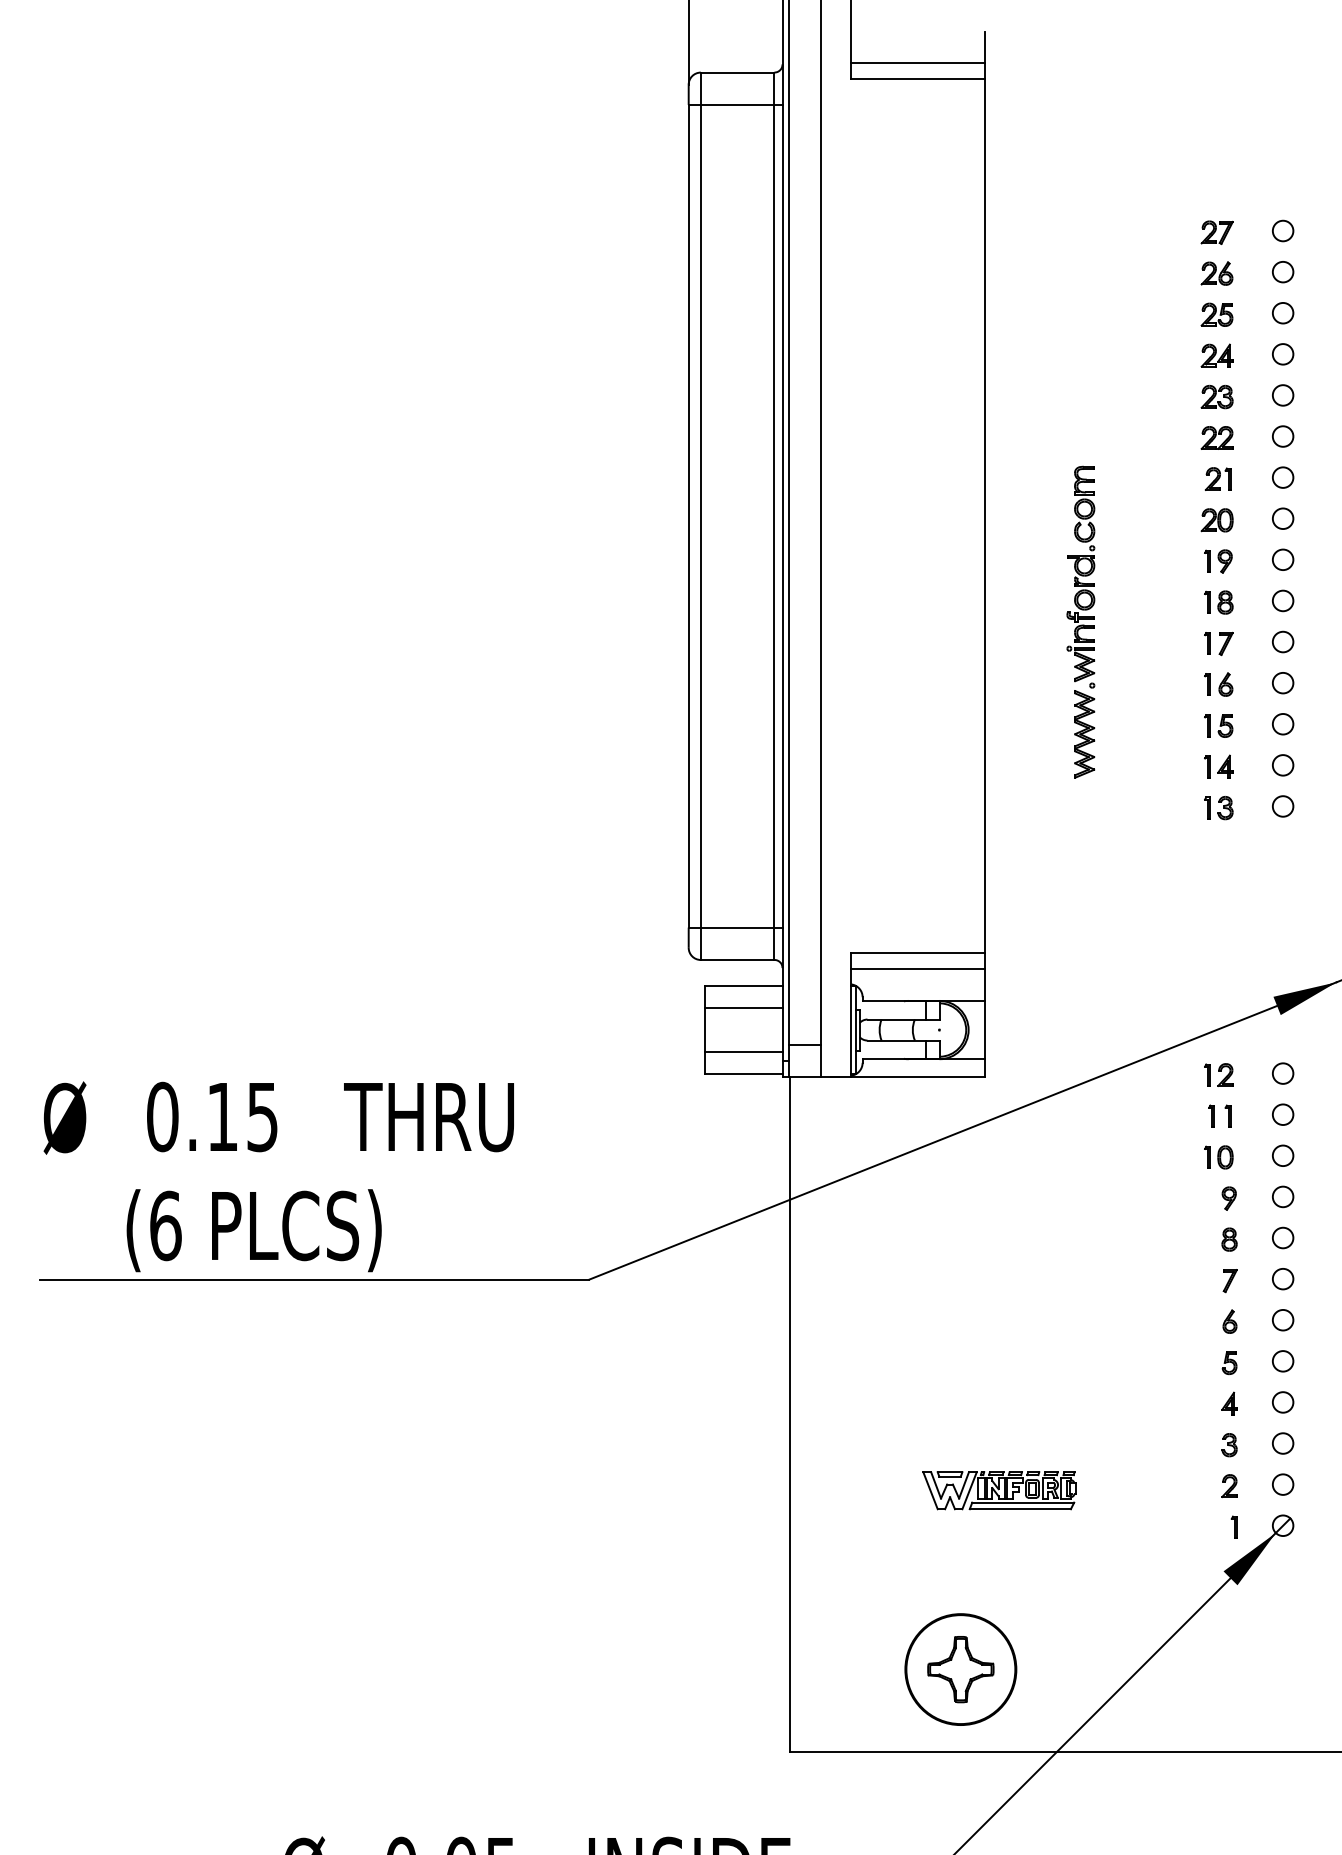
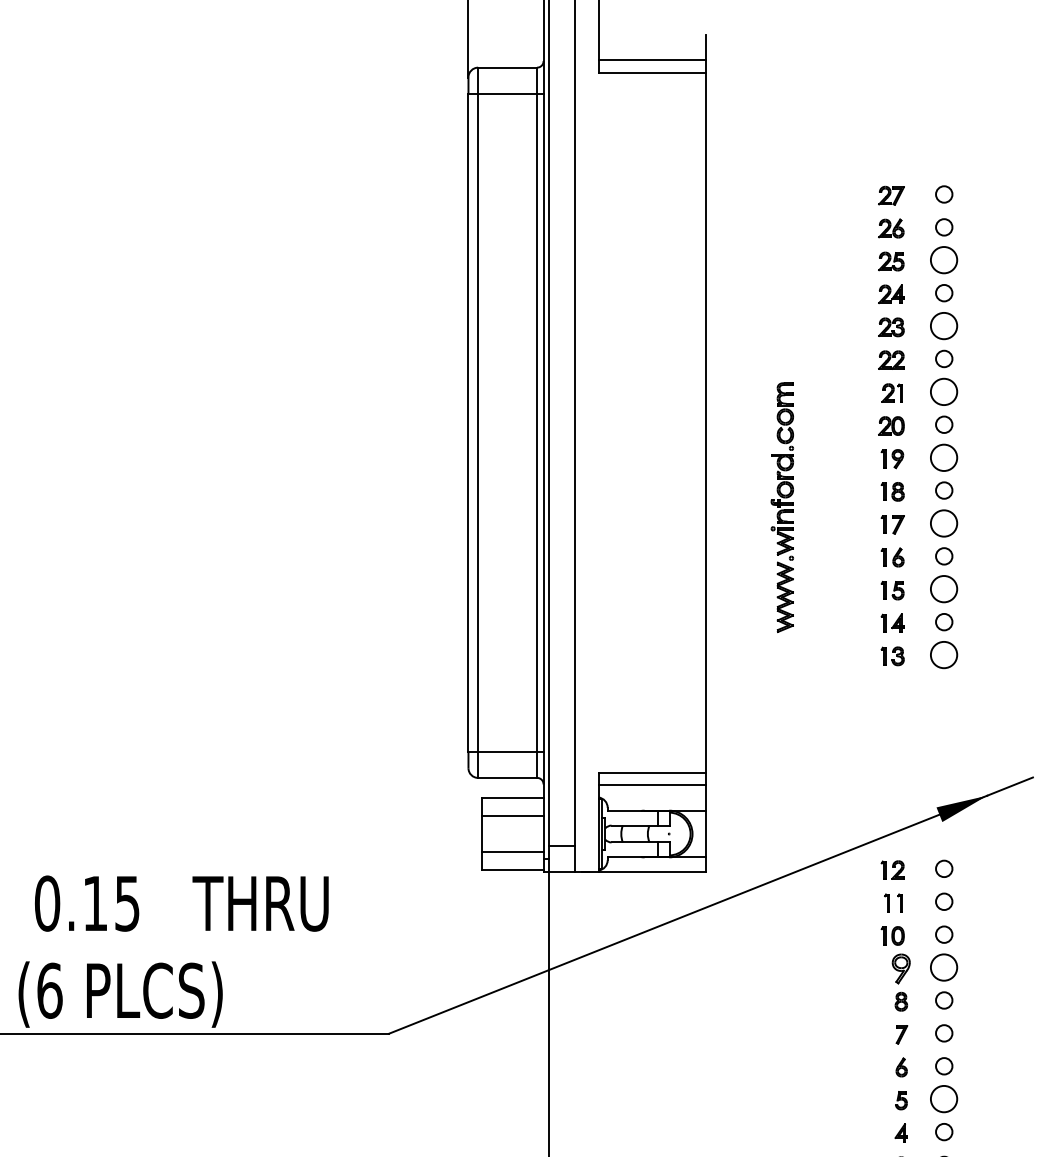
circle: (1283, 313) -> (944, 260), size x1.6
circle: (1283, 395) -> (944, 326), size x1.6
circle: (1283, 477) -> (944, 391), size x1.6
circle: (1283, 559) -> (944, 457), size x1.6
circle: (1283, 641) -> (944, 523), size x1.6
circle: (1283, 724) -> (944, 589), size x1.6
circle: (1283, 806) -> (944, 655), size x1.6
circle: (1283, 1196) -> (944, 967), size x1.6
part: (1228, 1198) -> (900, 968), size x1.6
circle: (1283, 1361) -> (944, 1099), size x1.6

